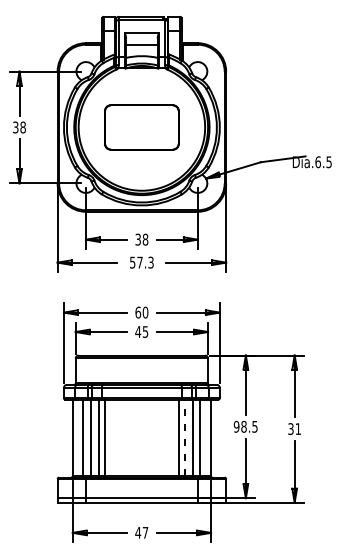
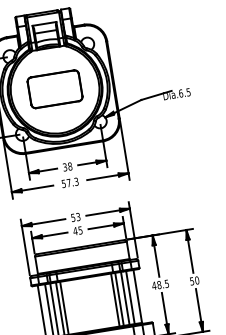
text: (141, 312) -> (75, 217), 60 -> 53
text: (236, 426) -> (154, 285), 98.5 -> 48.5
text: (294, 428) -> (194, 280), 31 -> 50
line: (184, 437) -> (119, 299), dashed -> solid

